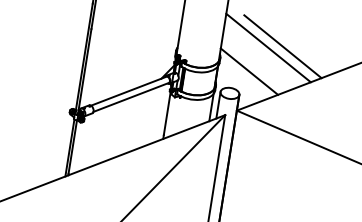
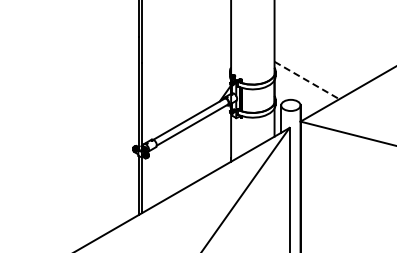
line: (282, 46) -> (336, 49), removed
line: (268, 47) -> (322, 53), removed
line: (249, 71) -> (307, 80), solid -> dashed

